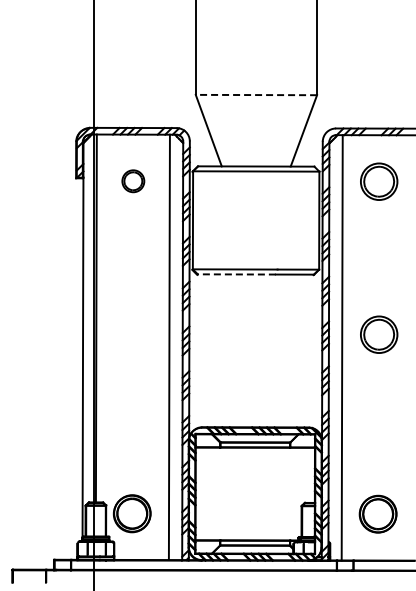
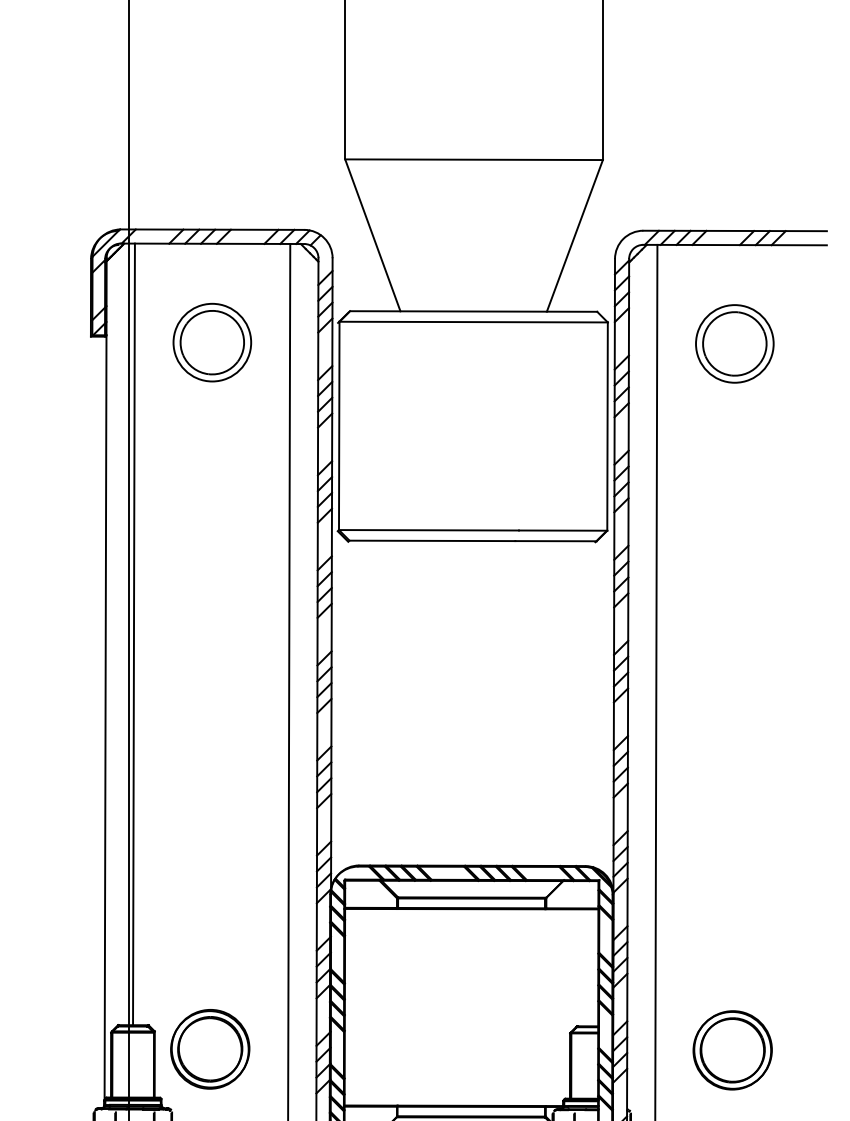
line: (256, 95) -> (474, 160), dashed -> solid
part: (133, 181) -> (212, 343), size x1.67
line: (236, 274) -> (431, 540), dashed -> solid
part: (379, 334) -> (735, 668), removed

